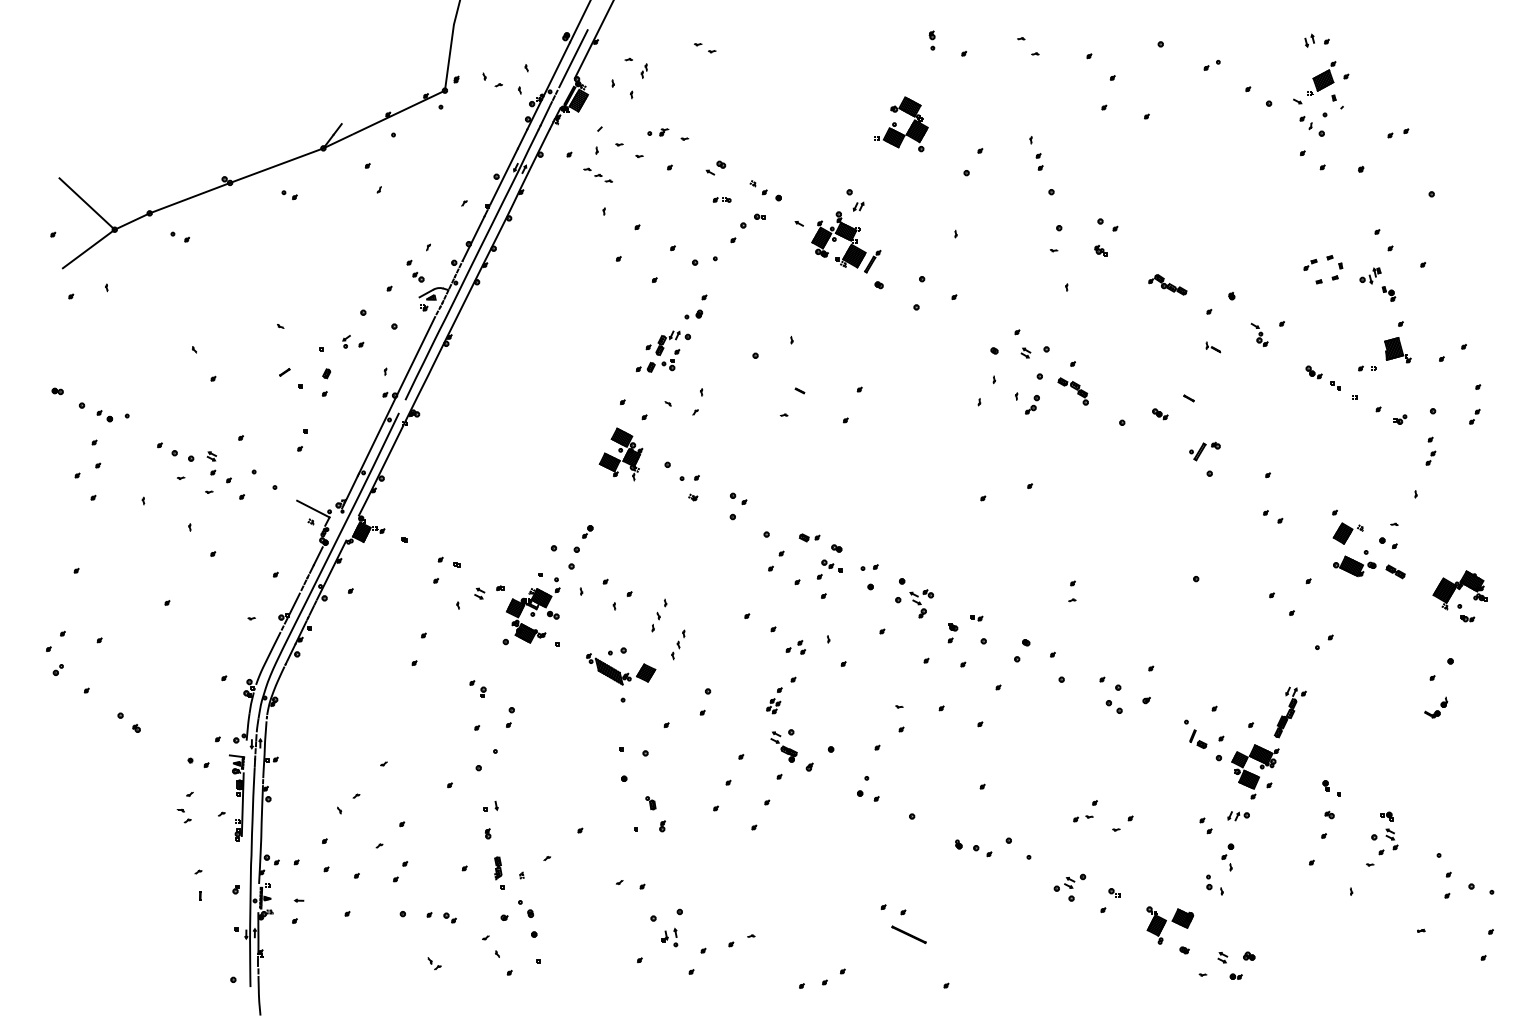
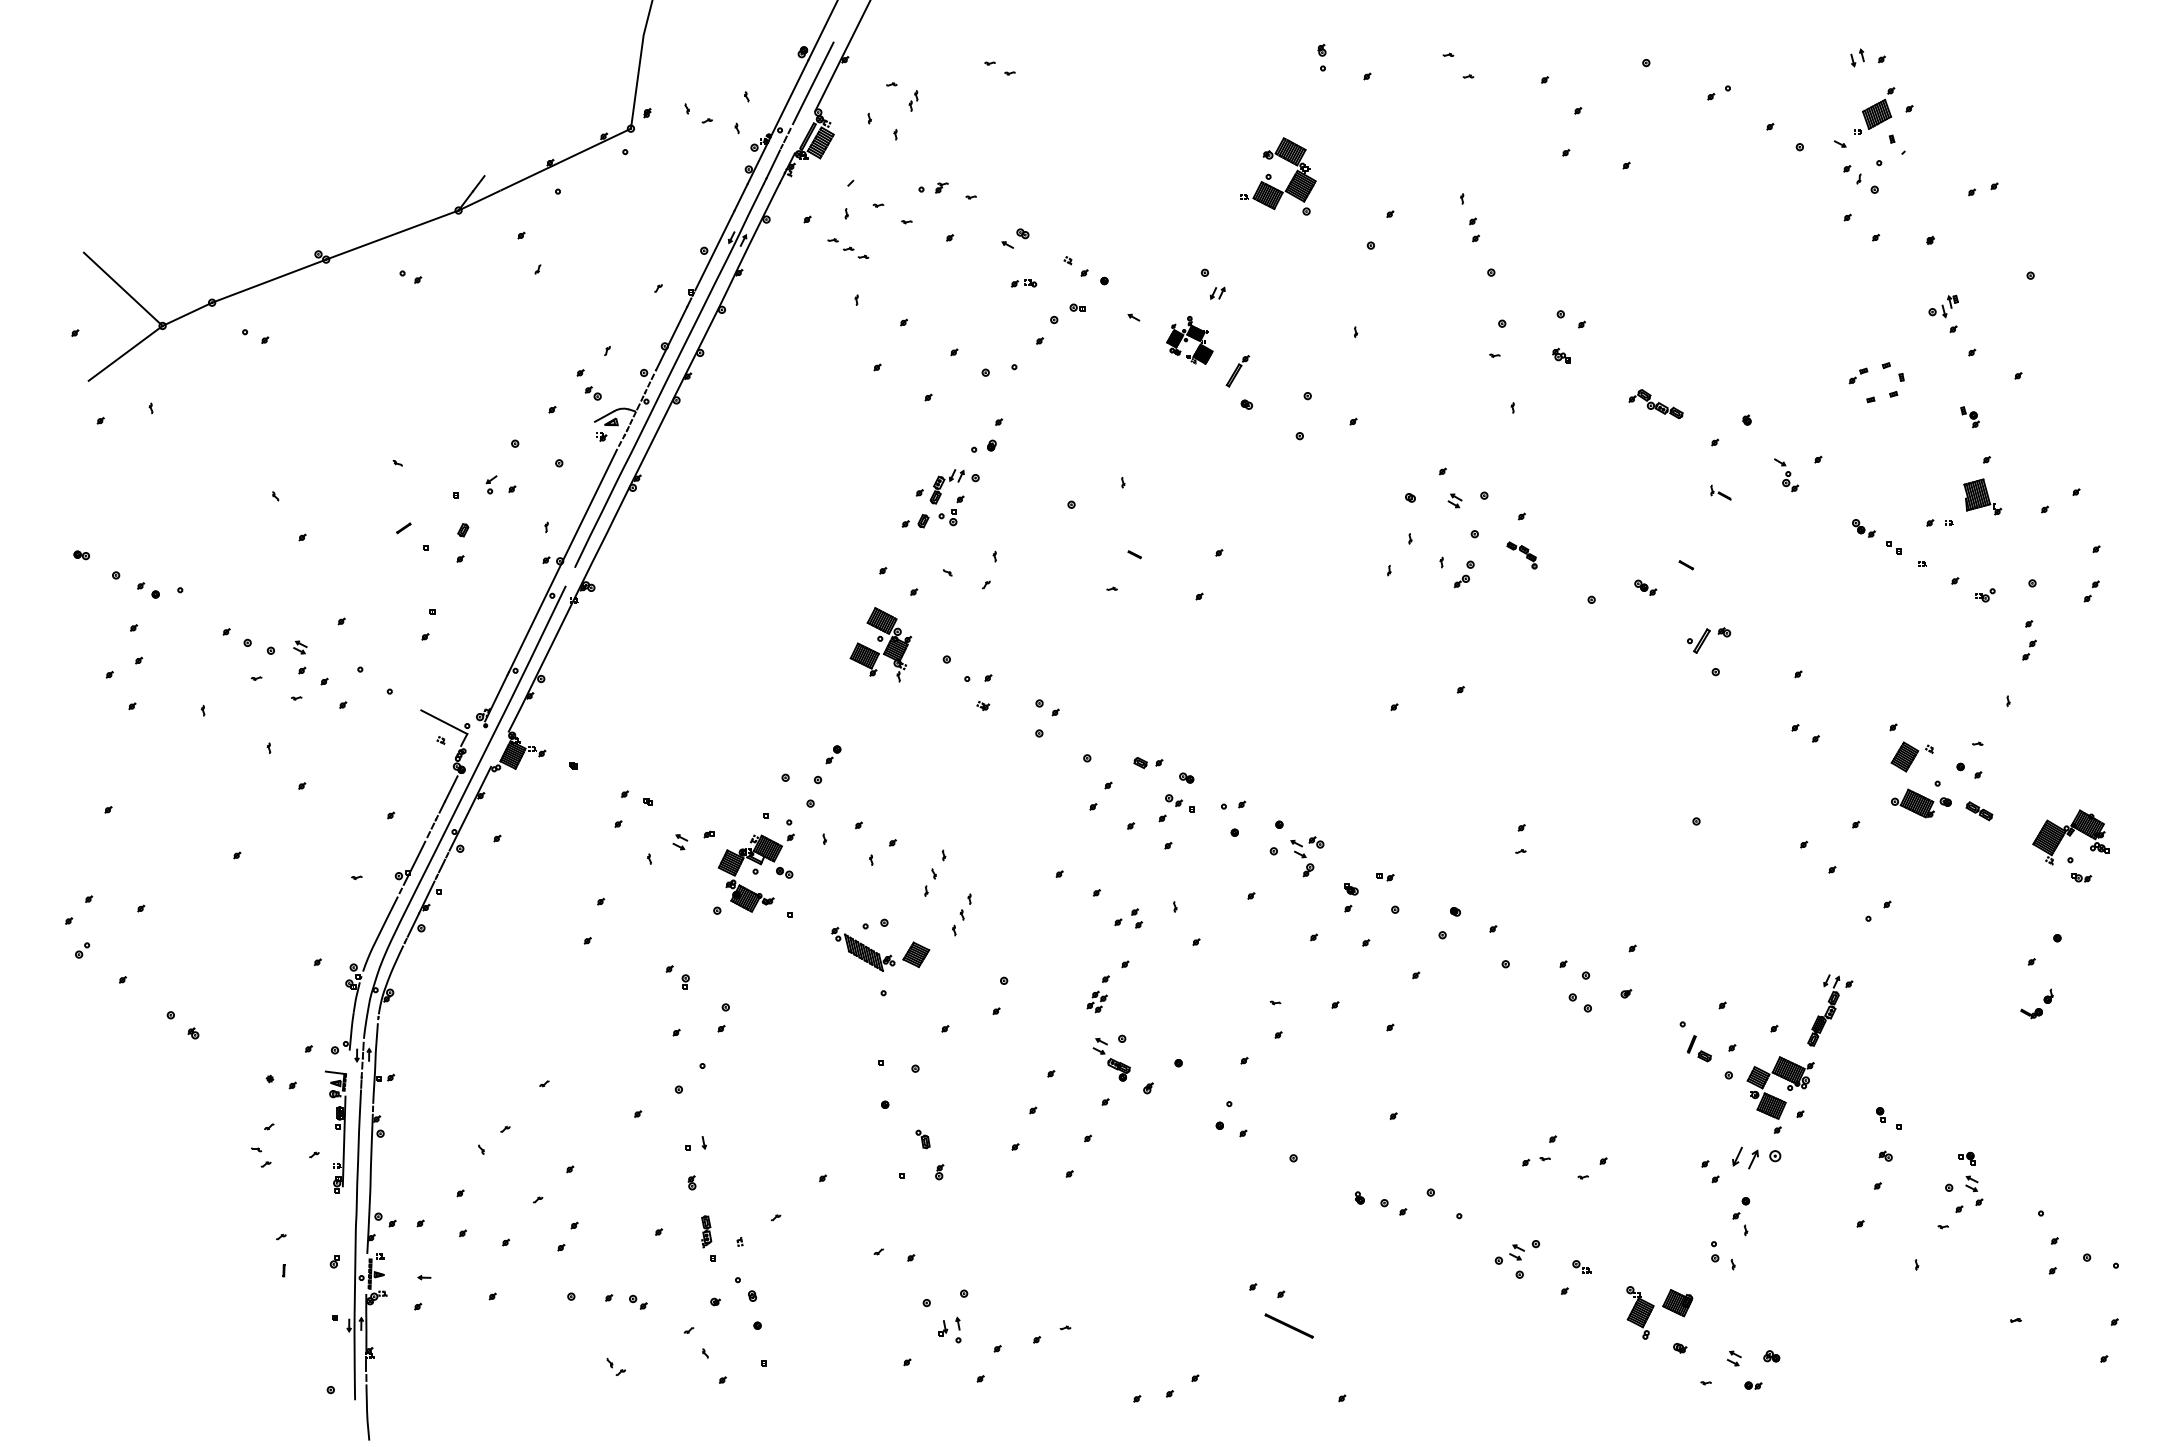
part: (838, 239) -> (1189, 340), size x0.6
part: (1370, 275) -> (1943, 306), moved
part: (1072, 391) -> (1521, 555), size x0.7
part: (1238, 815) -> (1756, 1157), size x1.6

